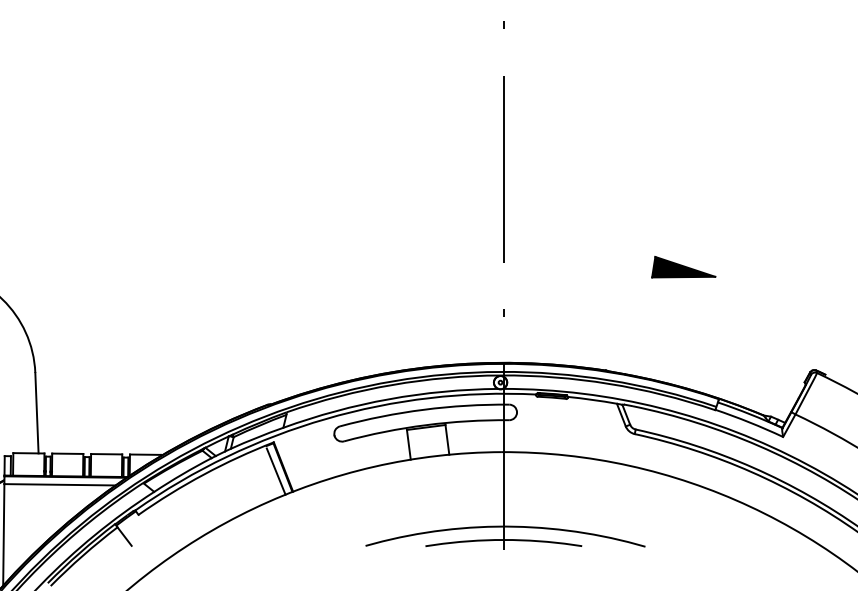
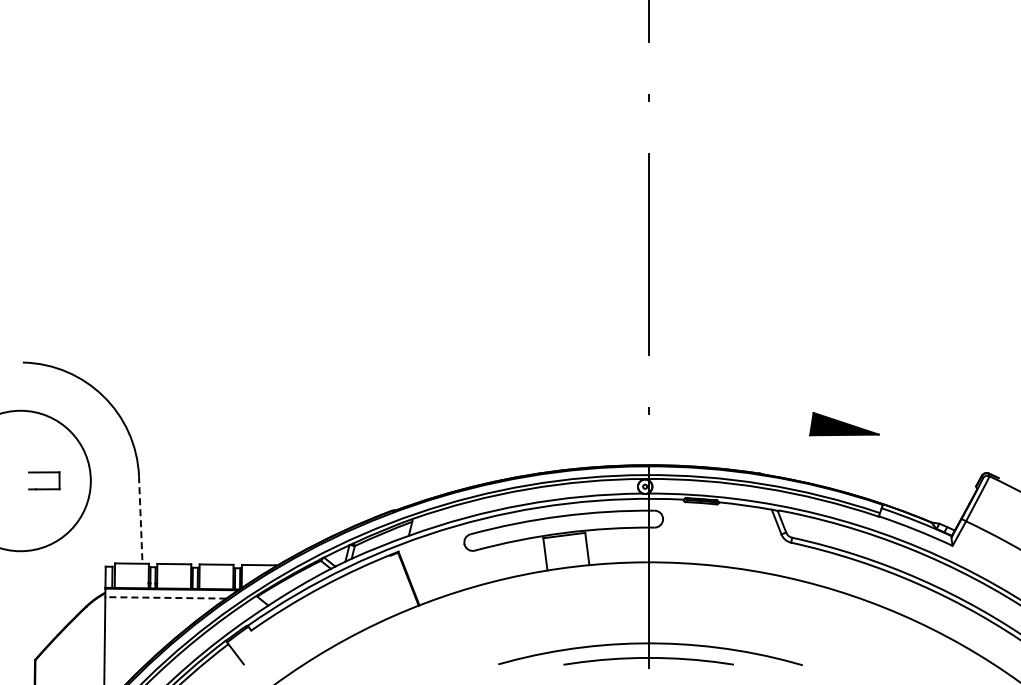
part: (683, 267) -> (844, 424), moved
line: (36, 412) -> (140, 519), solid -> dashed
line: (275, 471) -> (400, 583), removed
line: (59, 484) -> (165, 597), solid -> dashed

